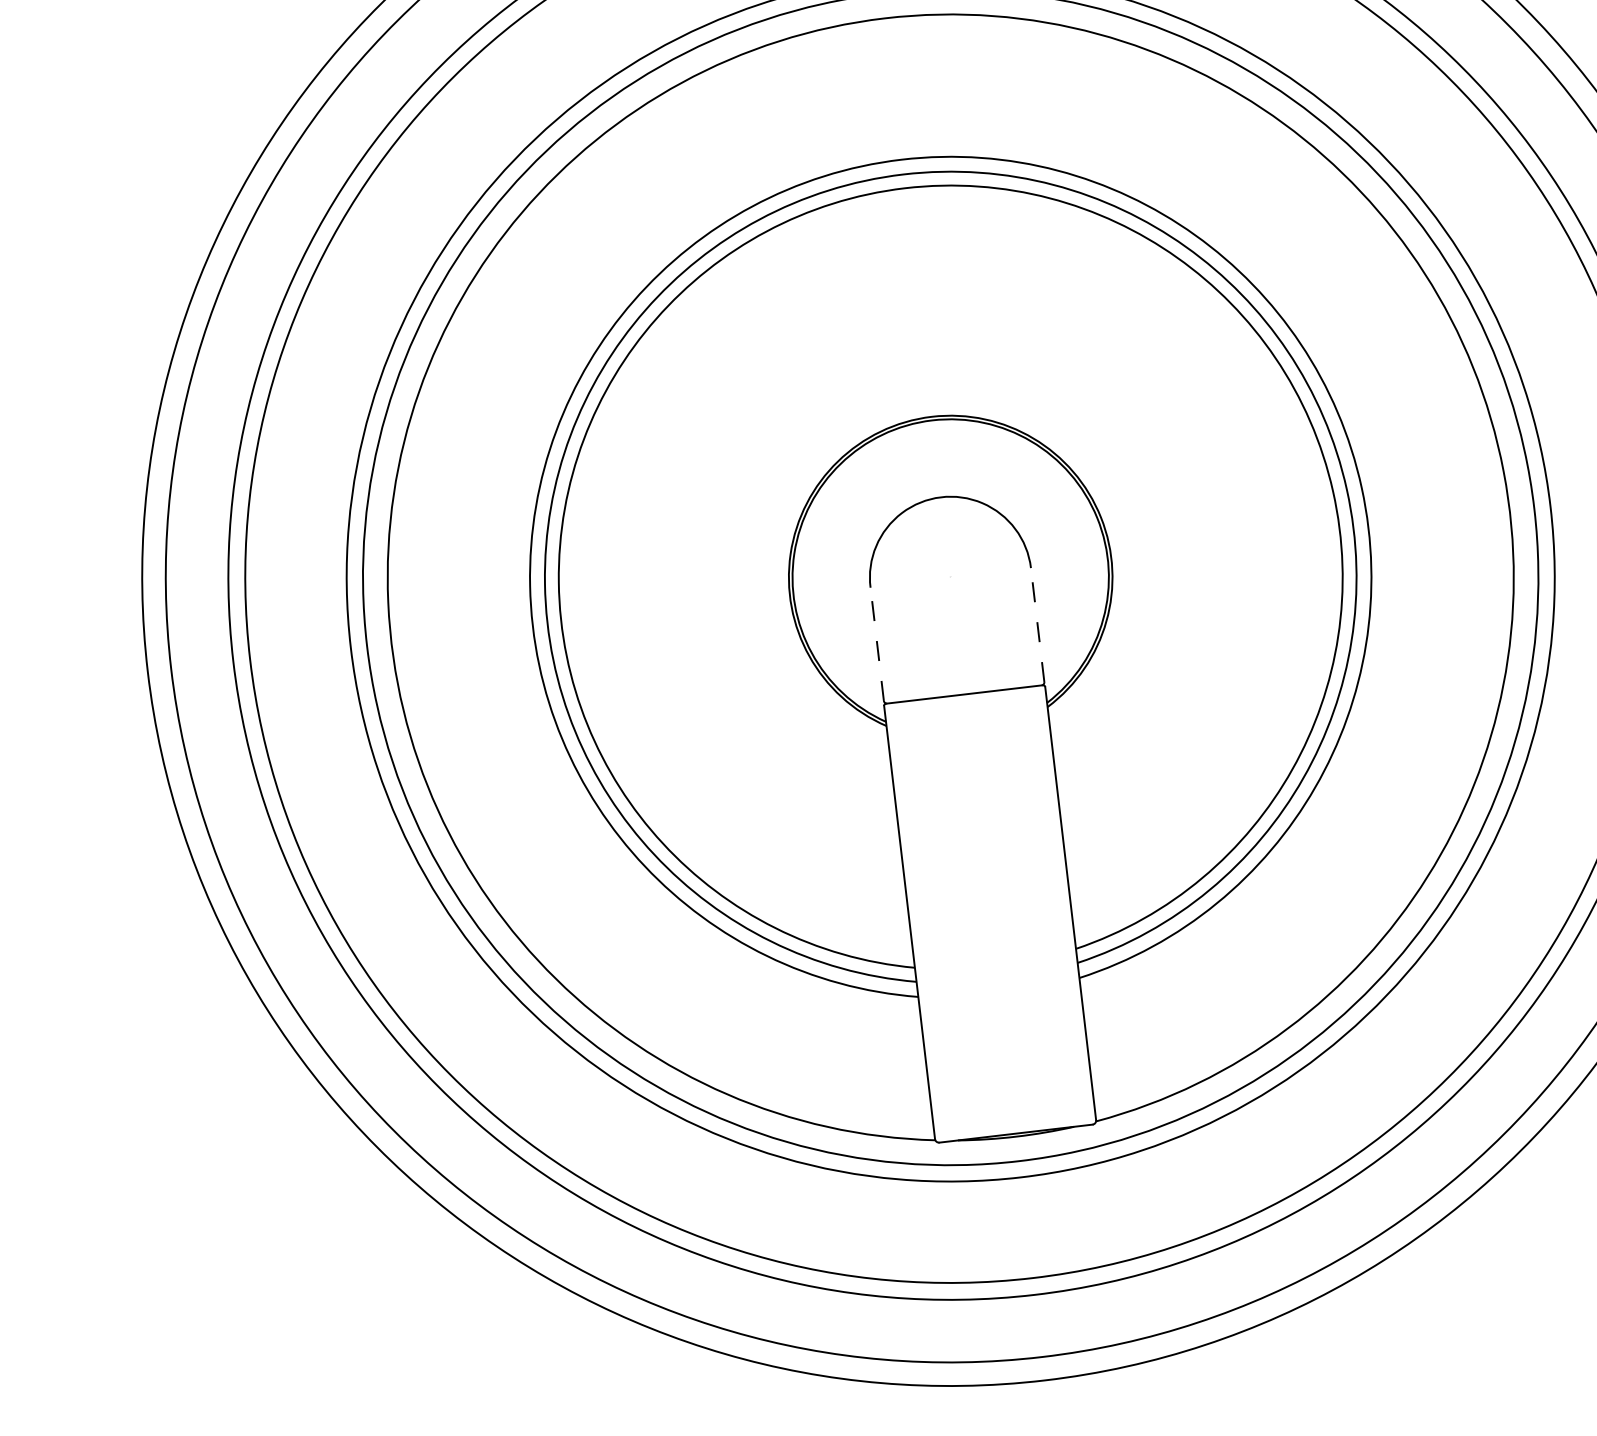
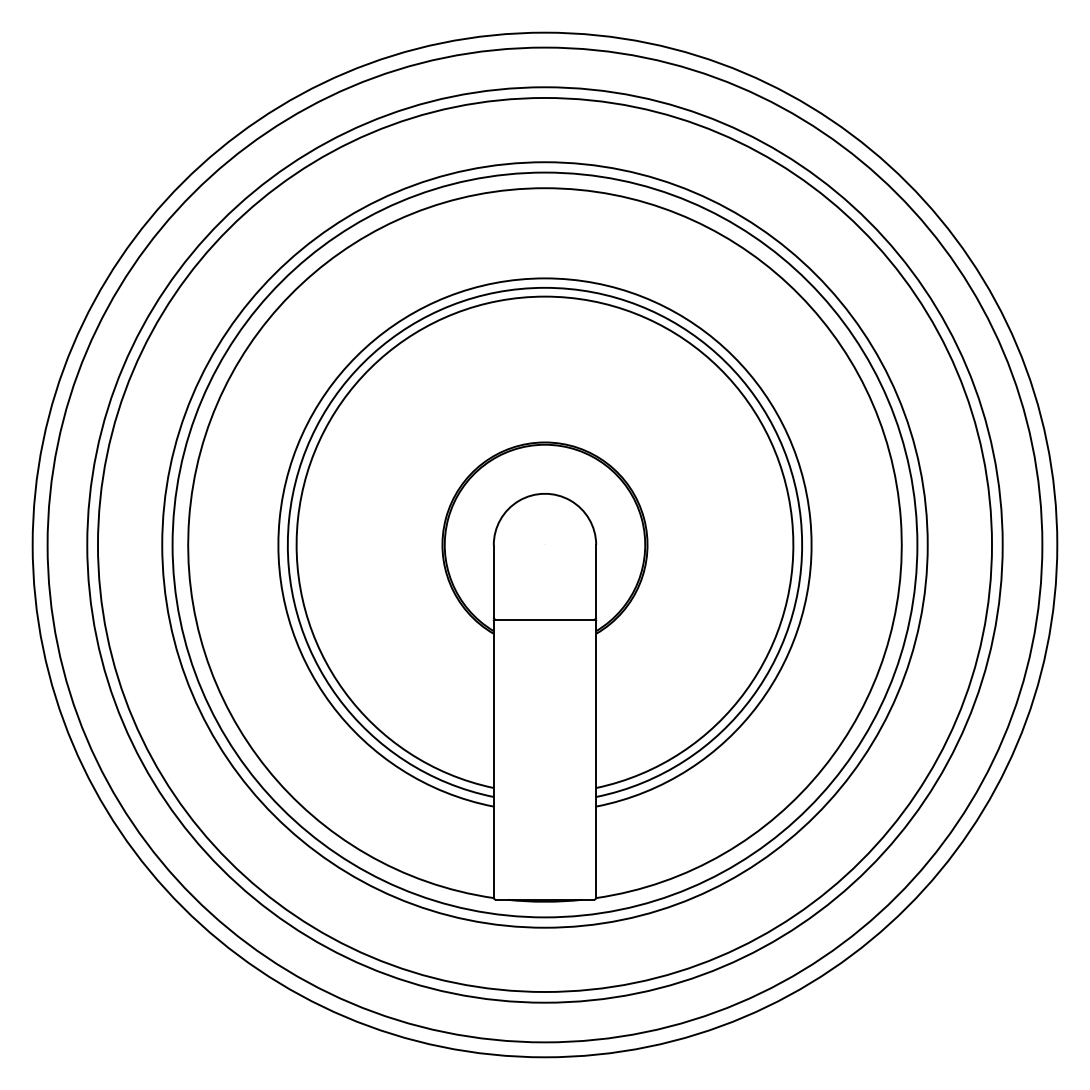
line: (1037, 623) -> (596, 580), dashed -> solid
line: (876, 644) -> (493, 581), dashed -> solid

